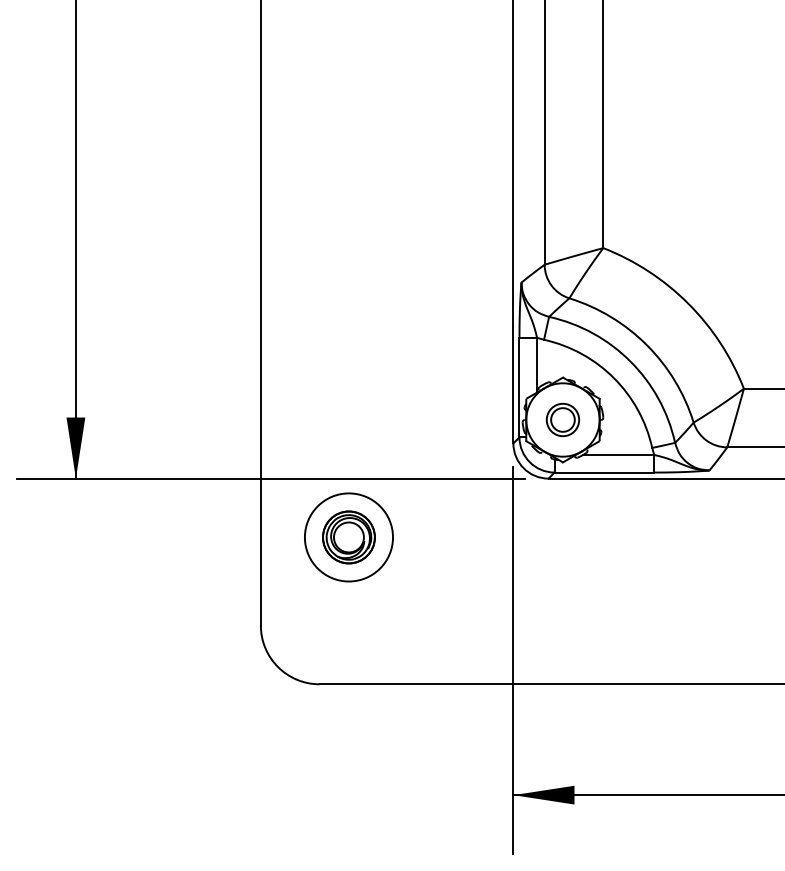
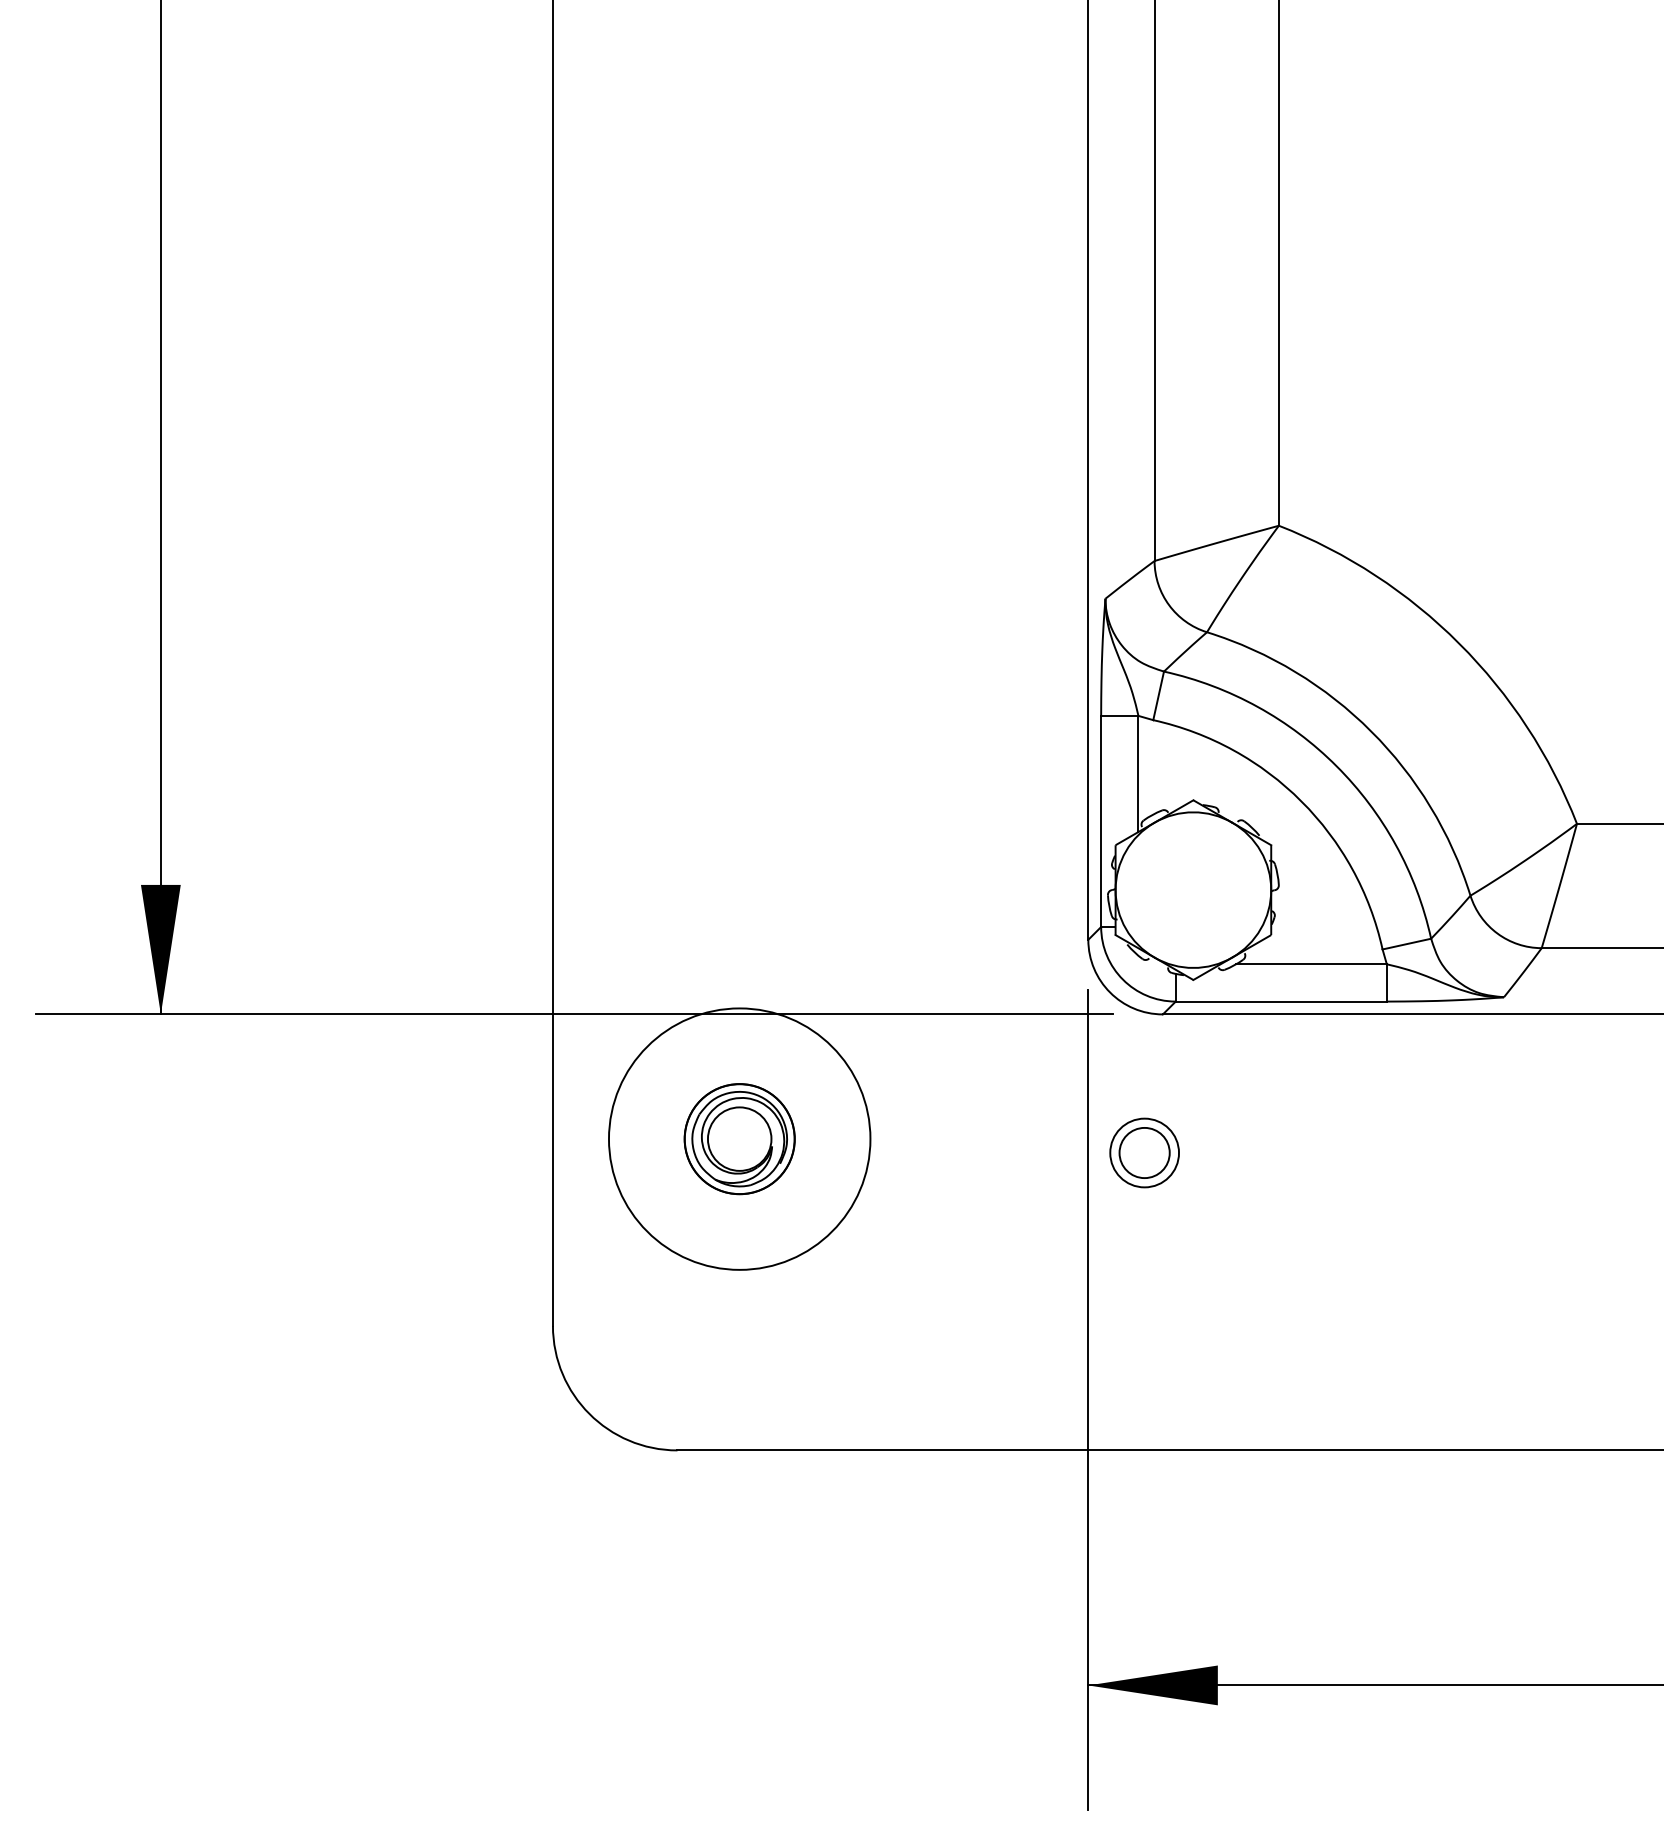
part: (562, 419) -> (1143, 1151), moved
circle: (348, 537) -> (738, 1139), size x1.4

